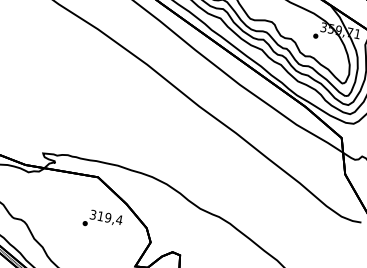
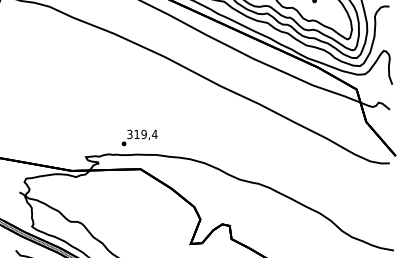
text: (102, 220) -> (139, 137), moved

